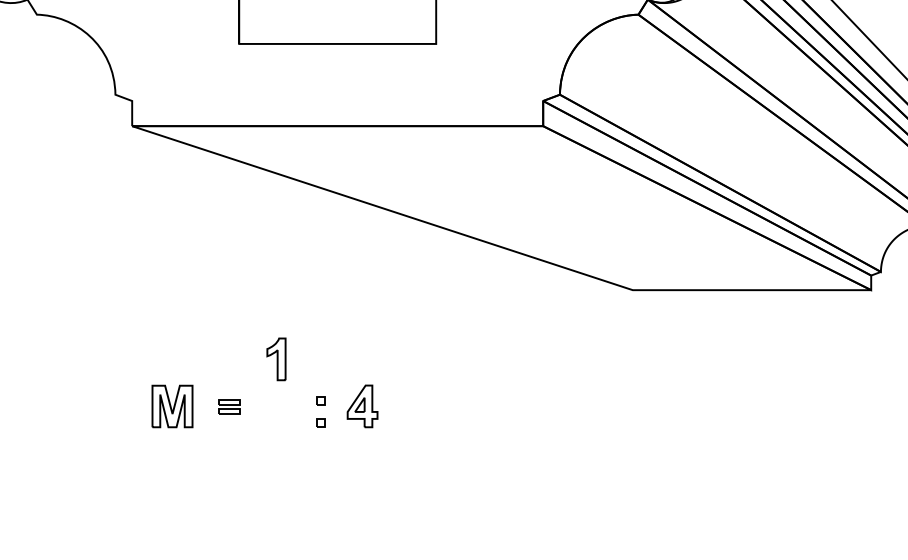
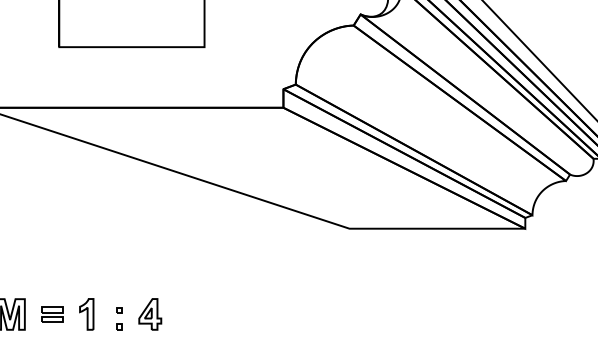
part: (276, 359) -> (86, 314), moved
part: (229, 406) -> (52, 314), size x1.43

